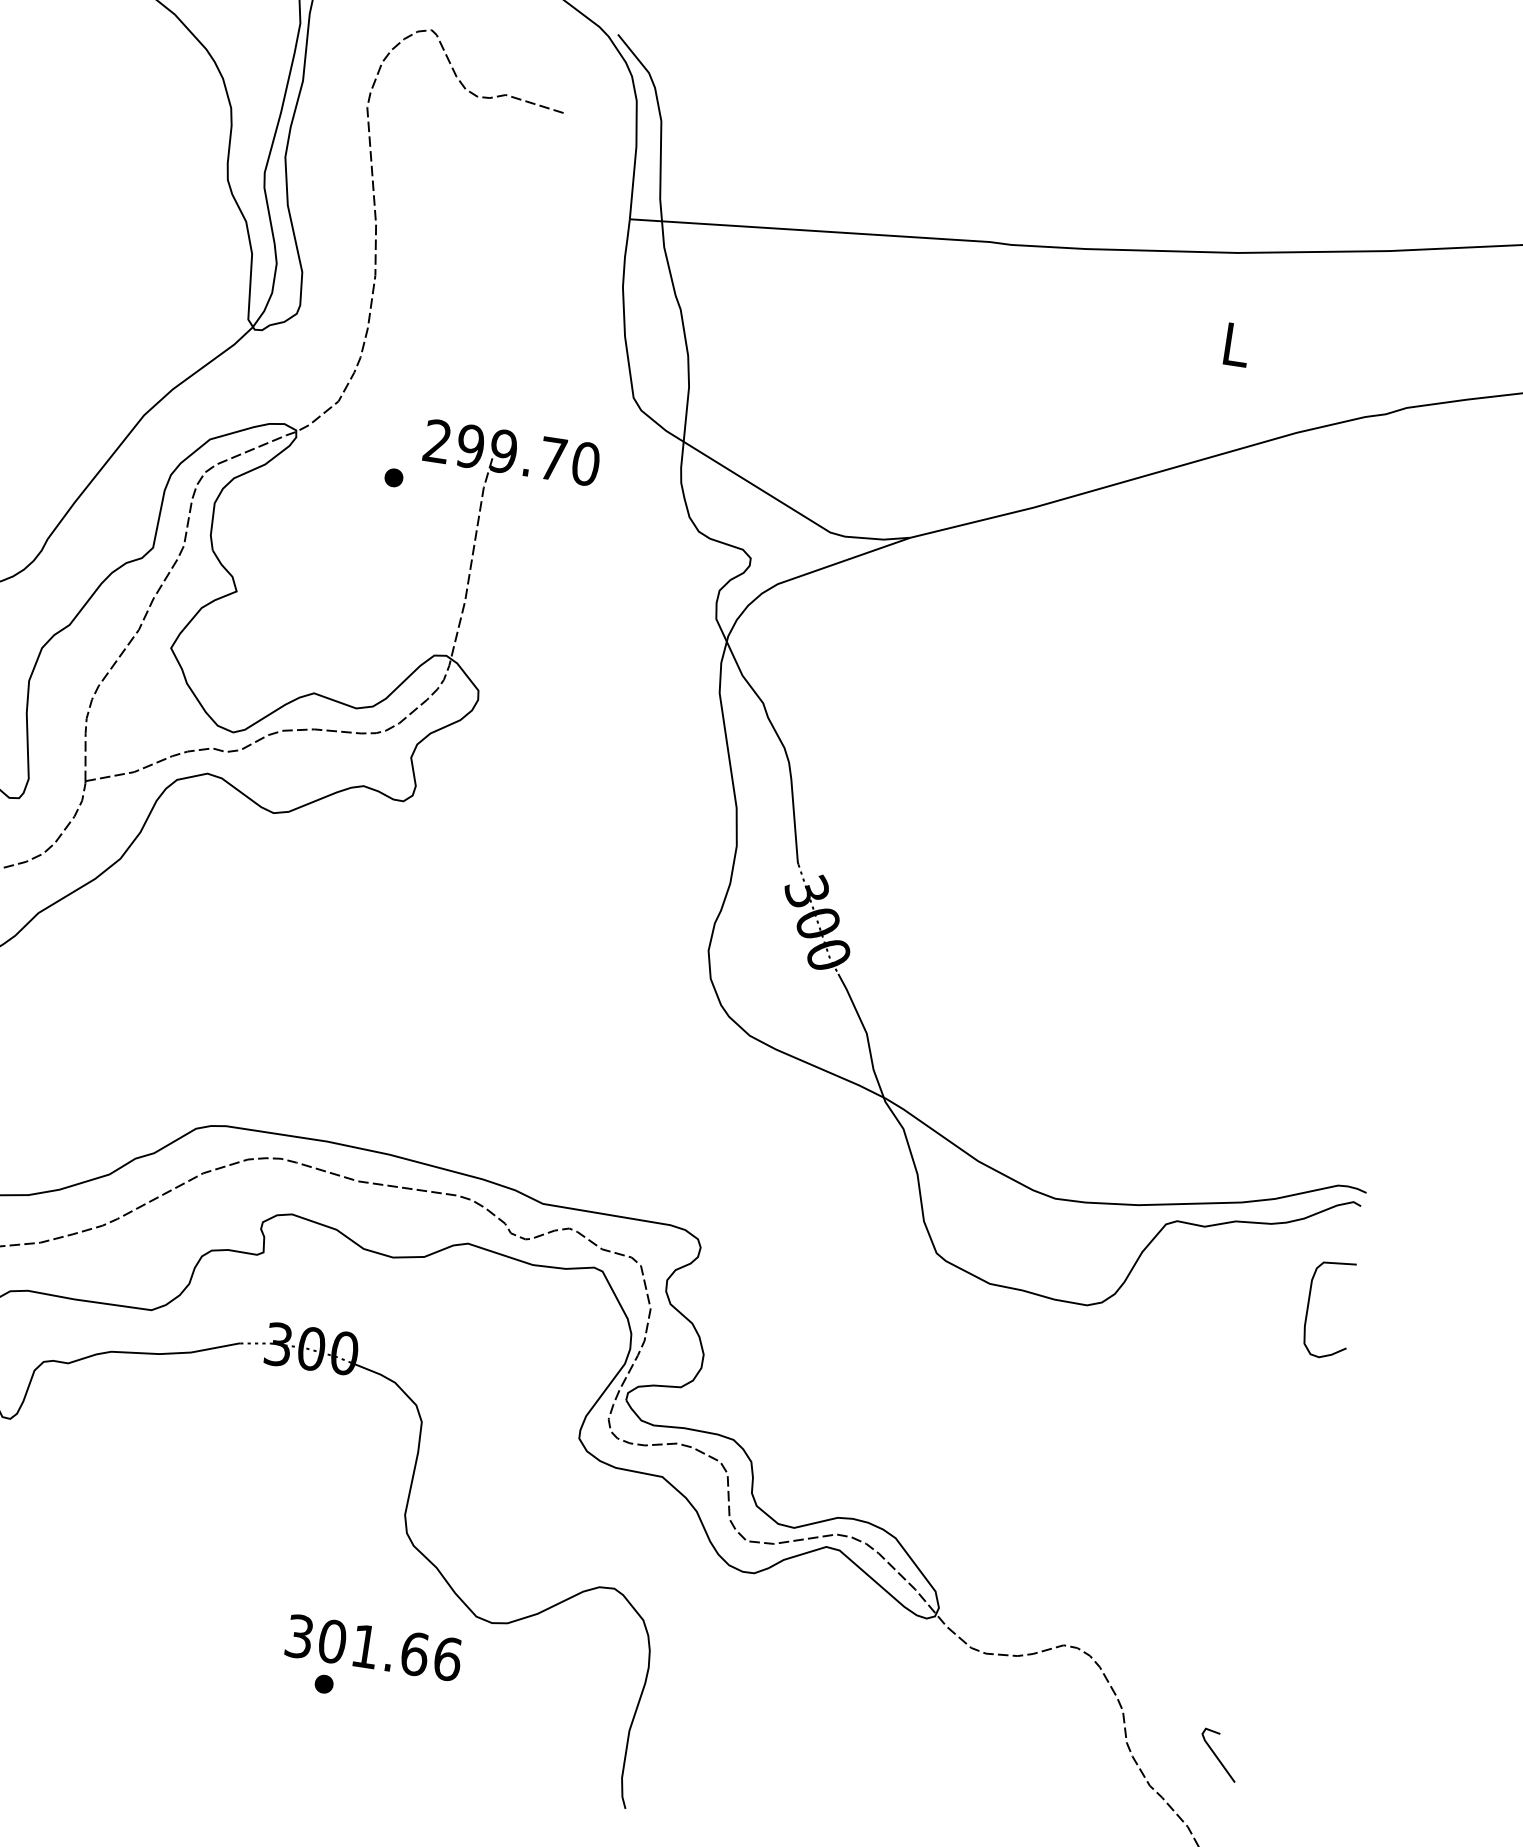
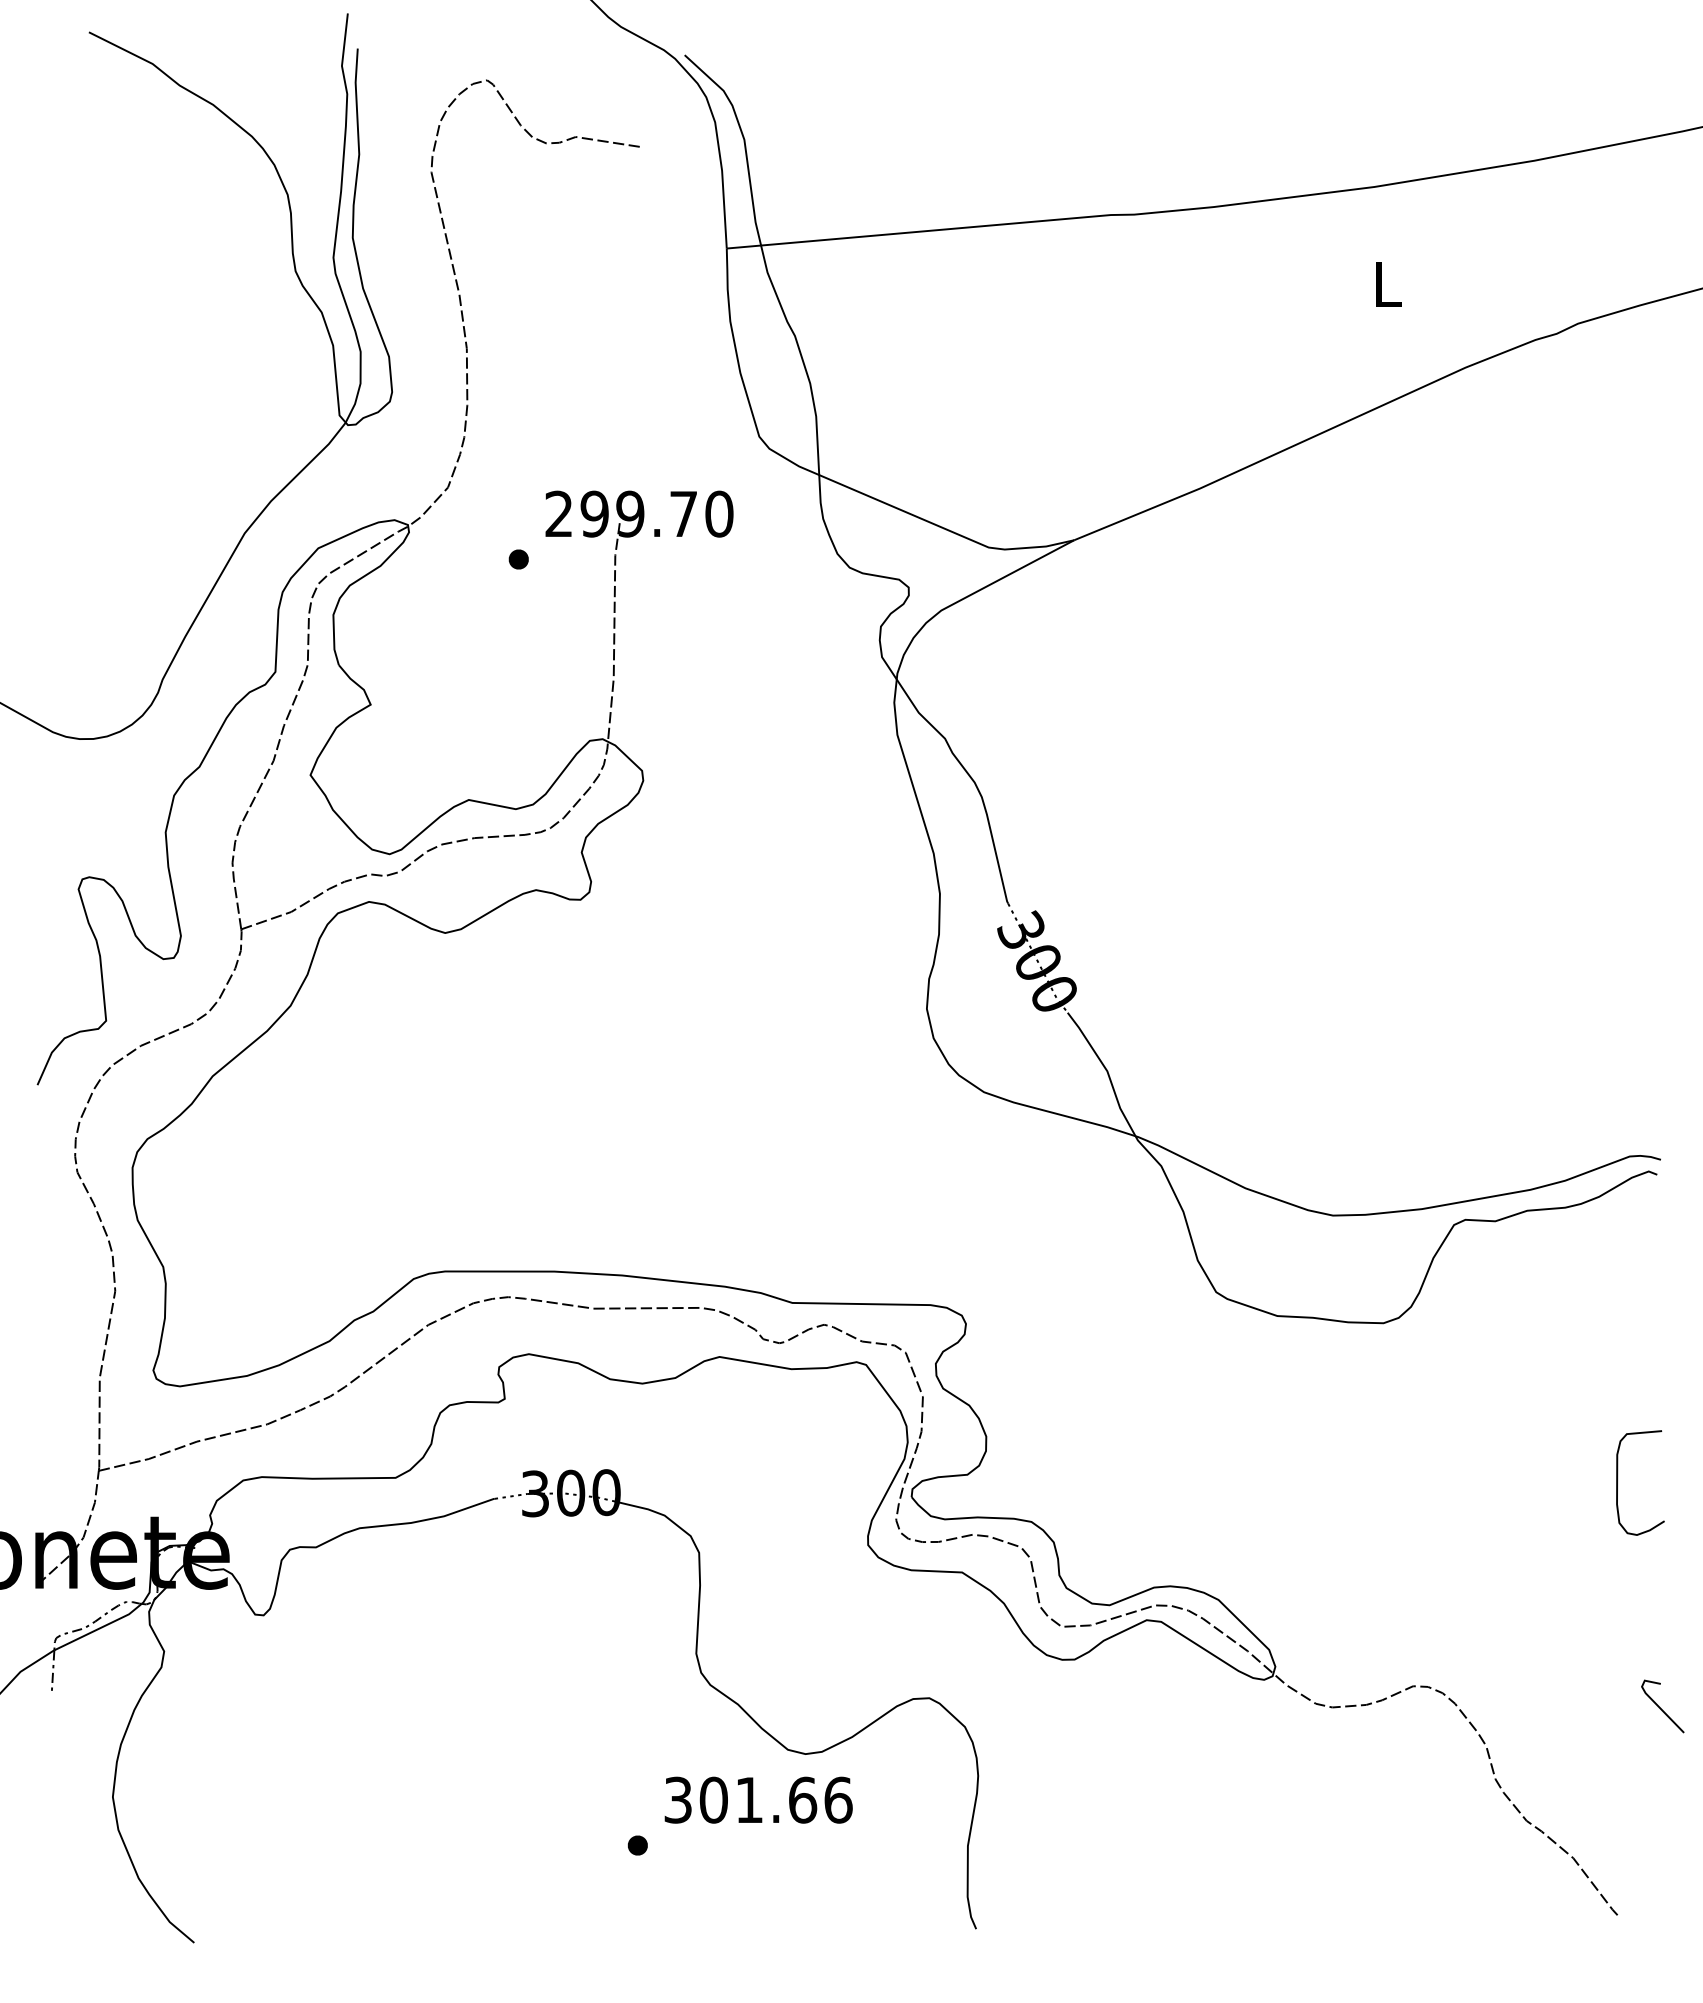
curve: (1309, 1302) -> (1618, 1478), moved
text: (373, 1647) -> (758, 1799), moved
line: (1216, 1755) -> (1660, 1707), moved

